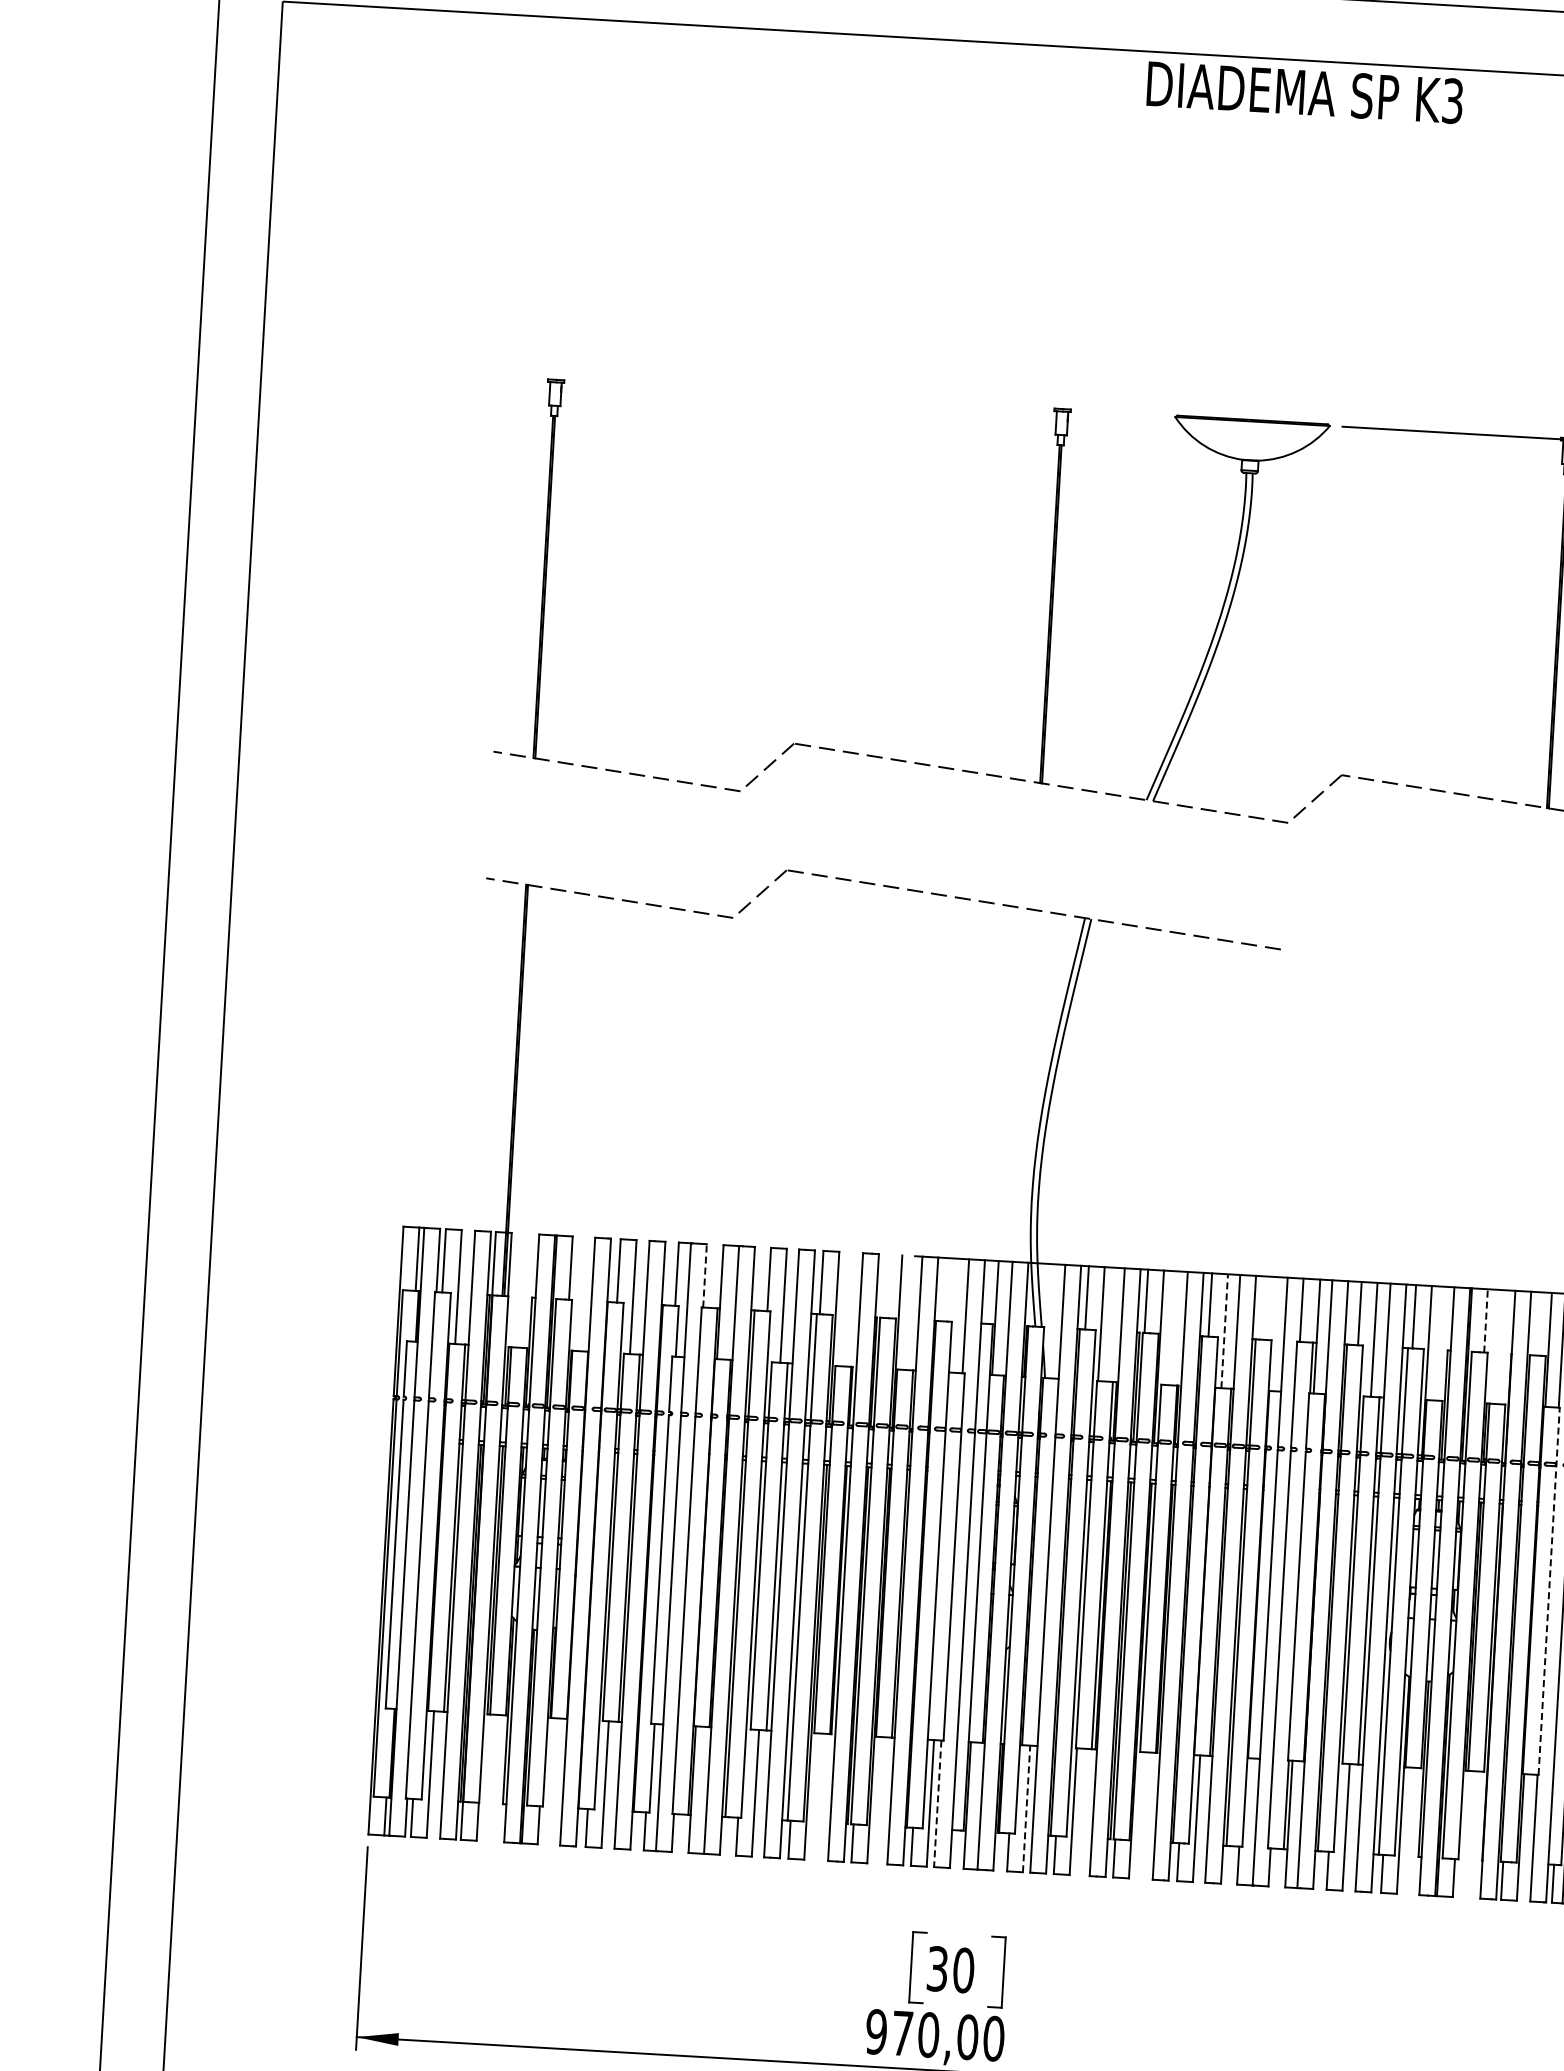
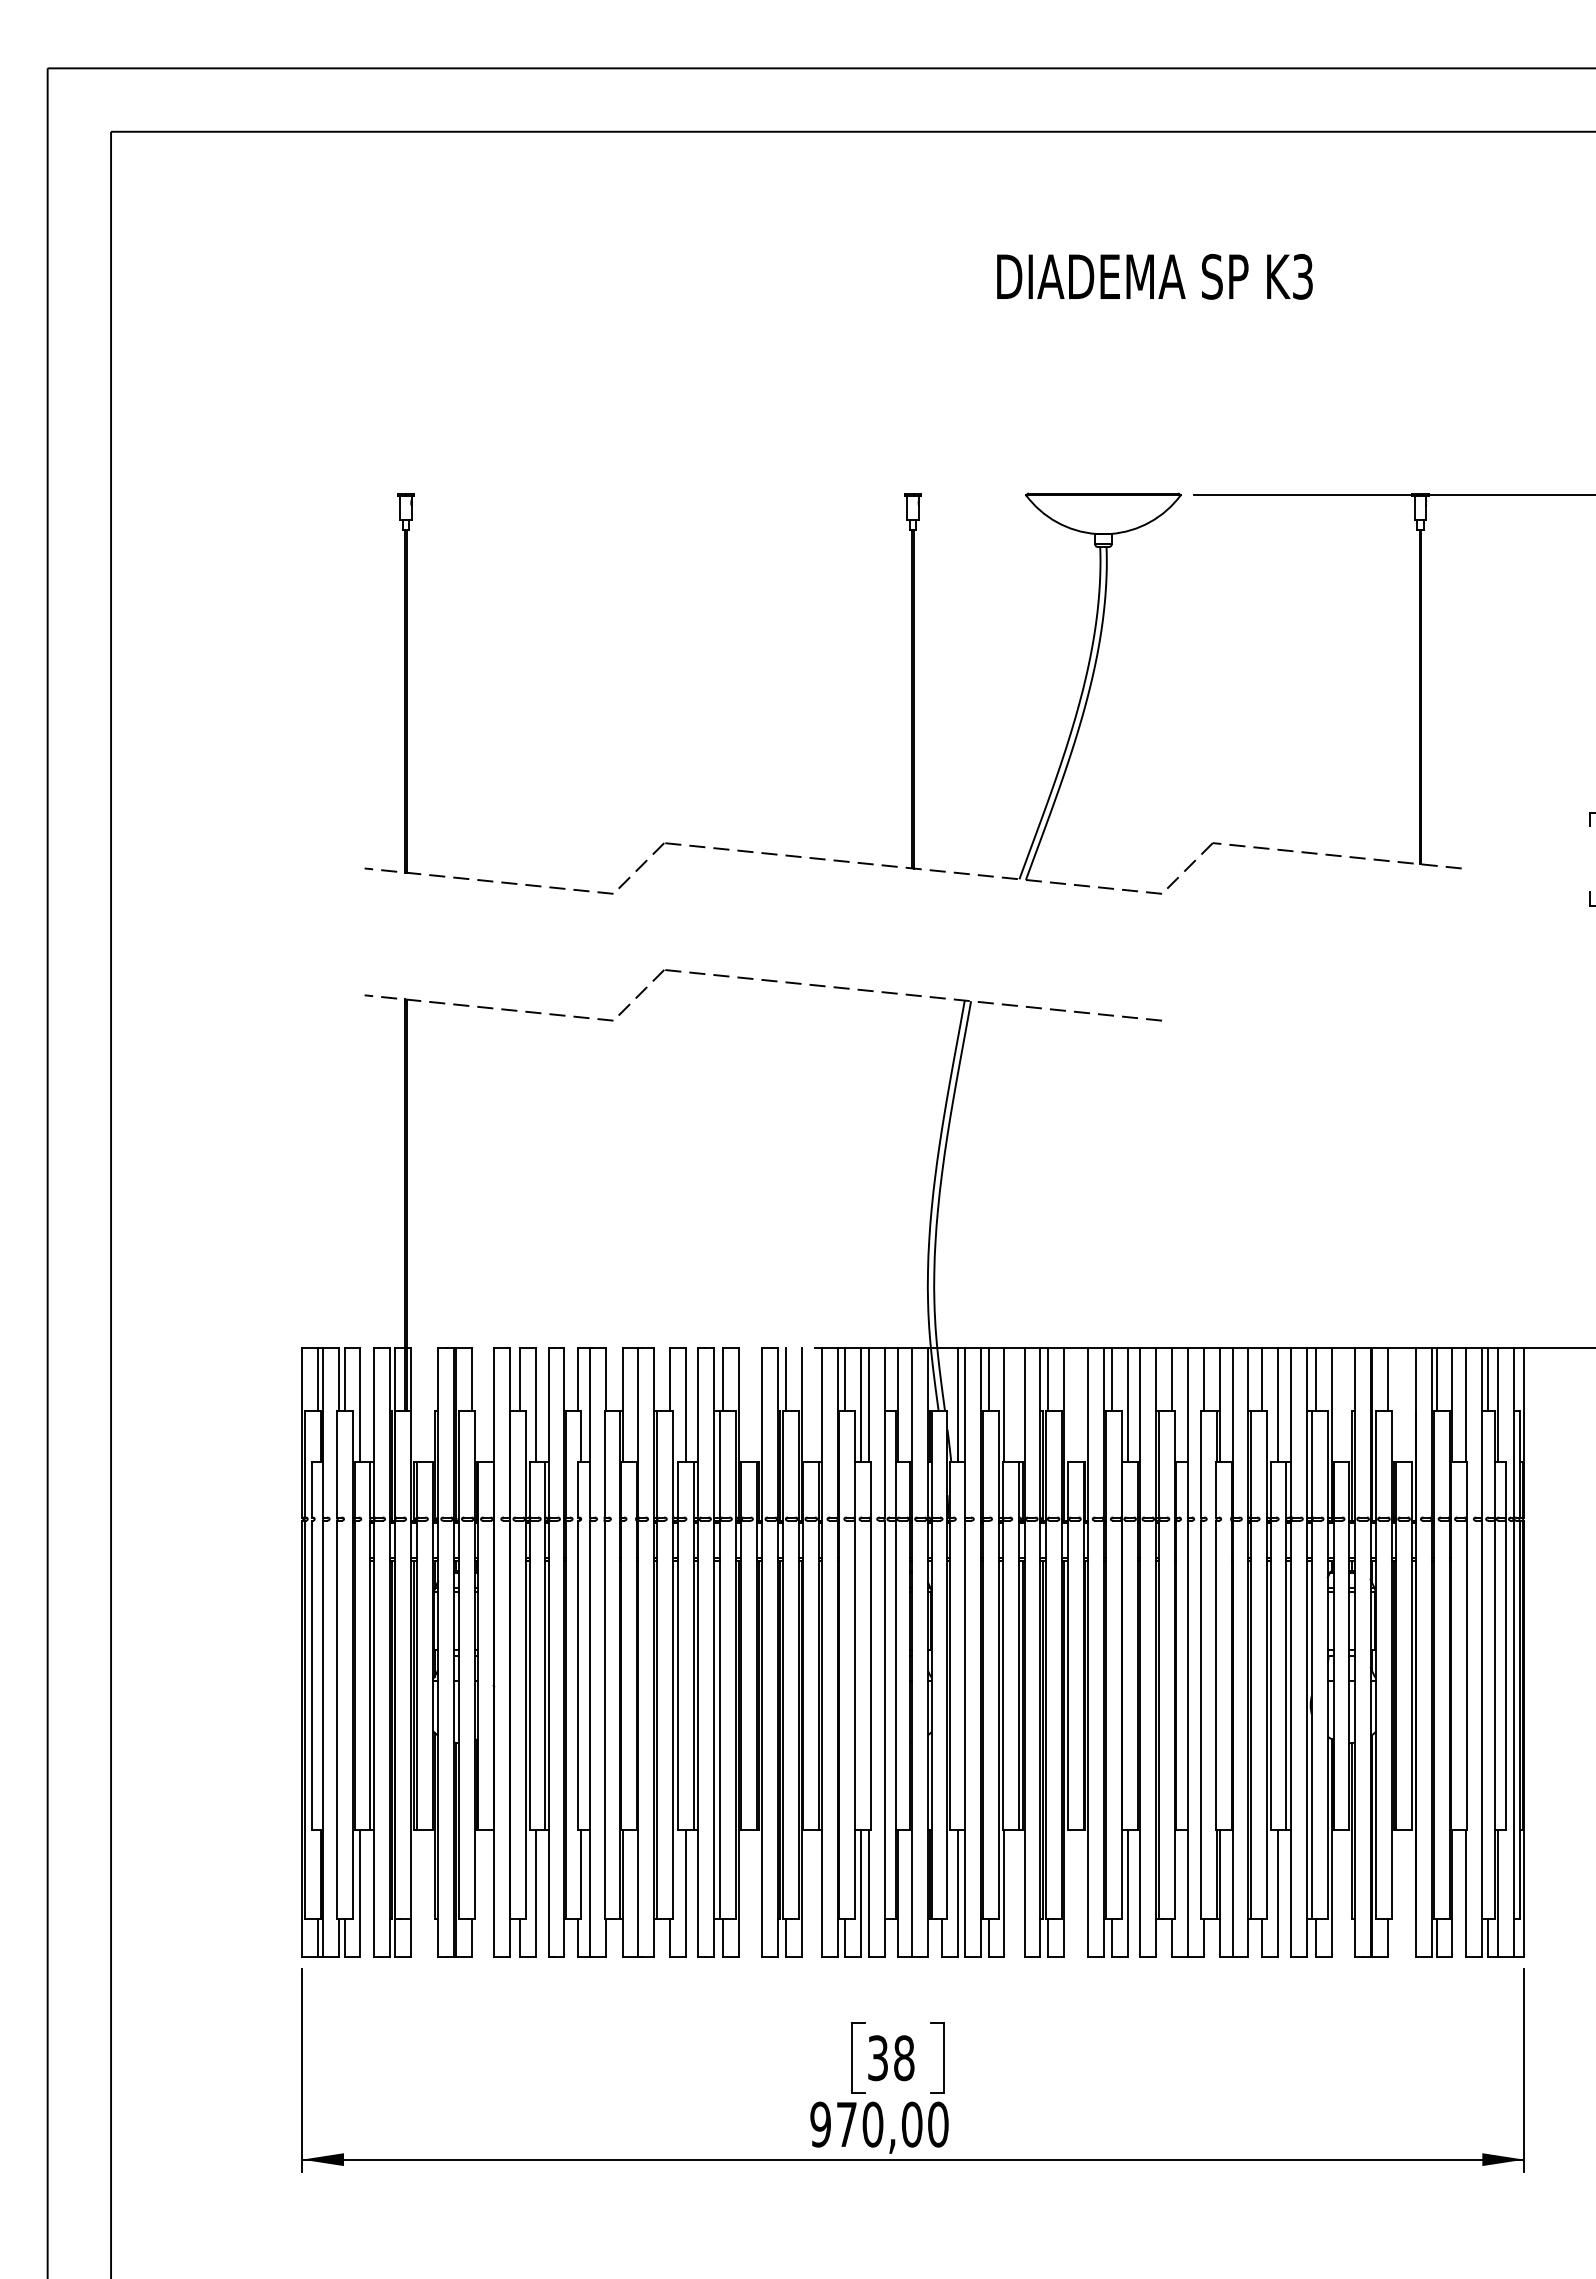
text: (1304, 92) -> (1154, 276), moved
line: (704, 1275) -> (605, 1379), dashed -> solid
line: (884, 1286) -> (785, 1379), added
line: (944, 1289) -> (845, 1379), added
line: (1270, 1308) -> (1172, 1379), added
line: (958, 1315) -> (861, 1404), added
line: (1054, 1320) -> (957, 1404), added
line: (1486, 1320) -> (1388, 1379), dashed -> solid
line: (1534, 1323) -> (1436, 1379), added
line: (1224, 1330) -> (1127, 1404), dashed -> solid
line: (1548, 1590) -> (1466, 1645), dashed -> solid
line: (937, 1804) -> (868, 1893), dashed -> solid
line: (1026, 1808) -> (957, 1892), dashed -> solid
text: (964, 1969) -> (904, 2057), 30 -> 38

